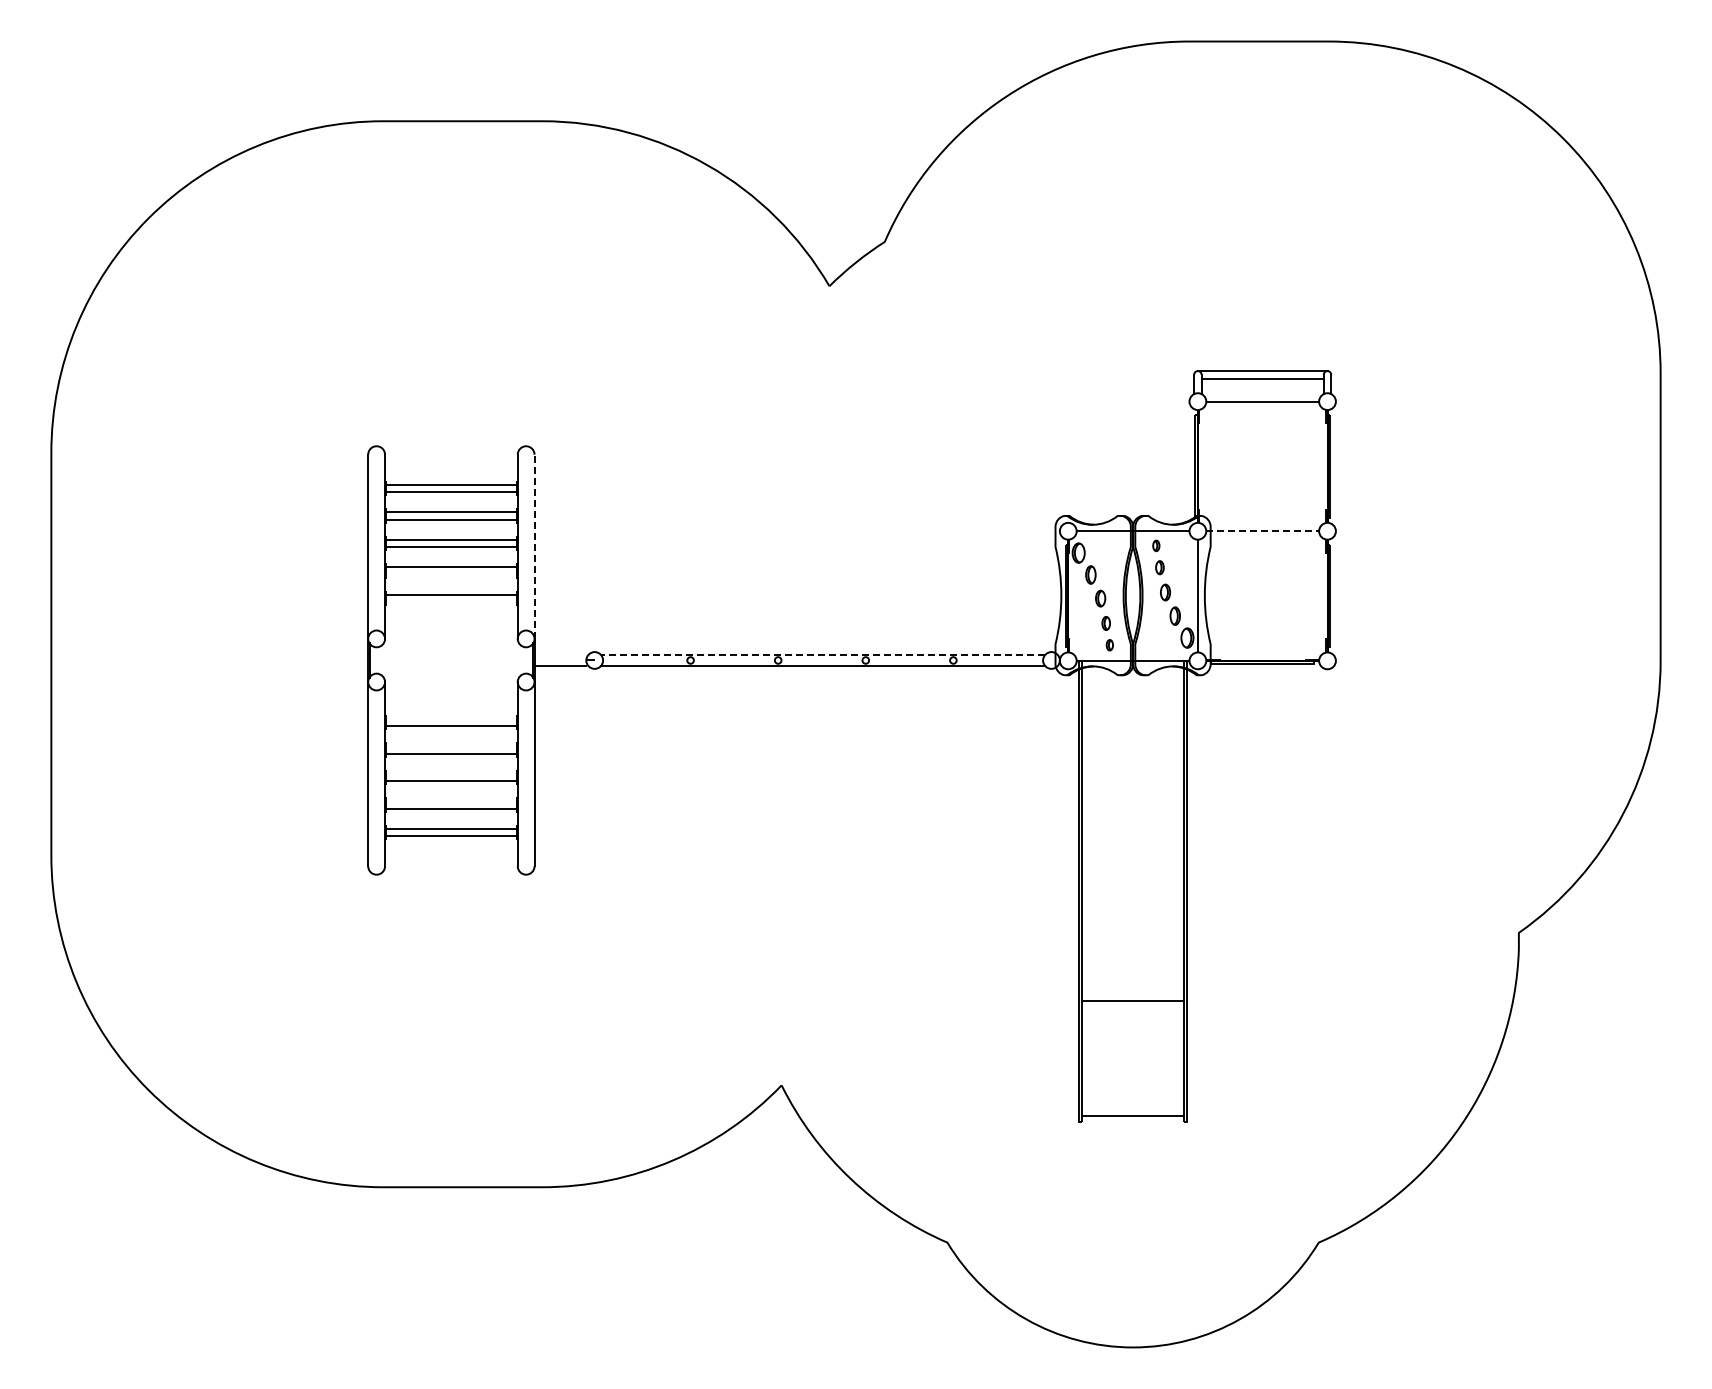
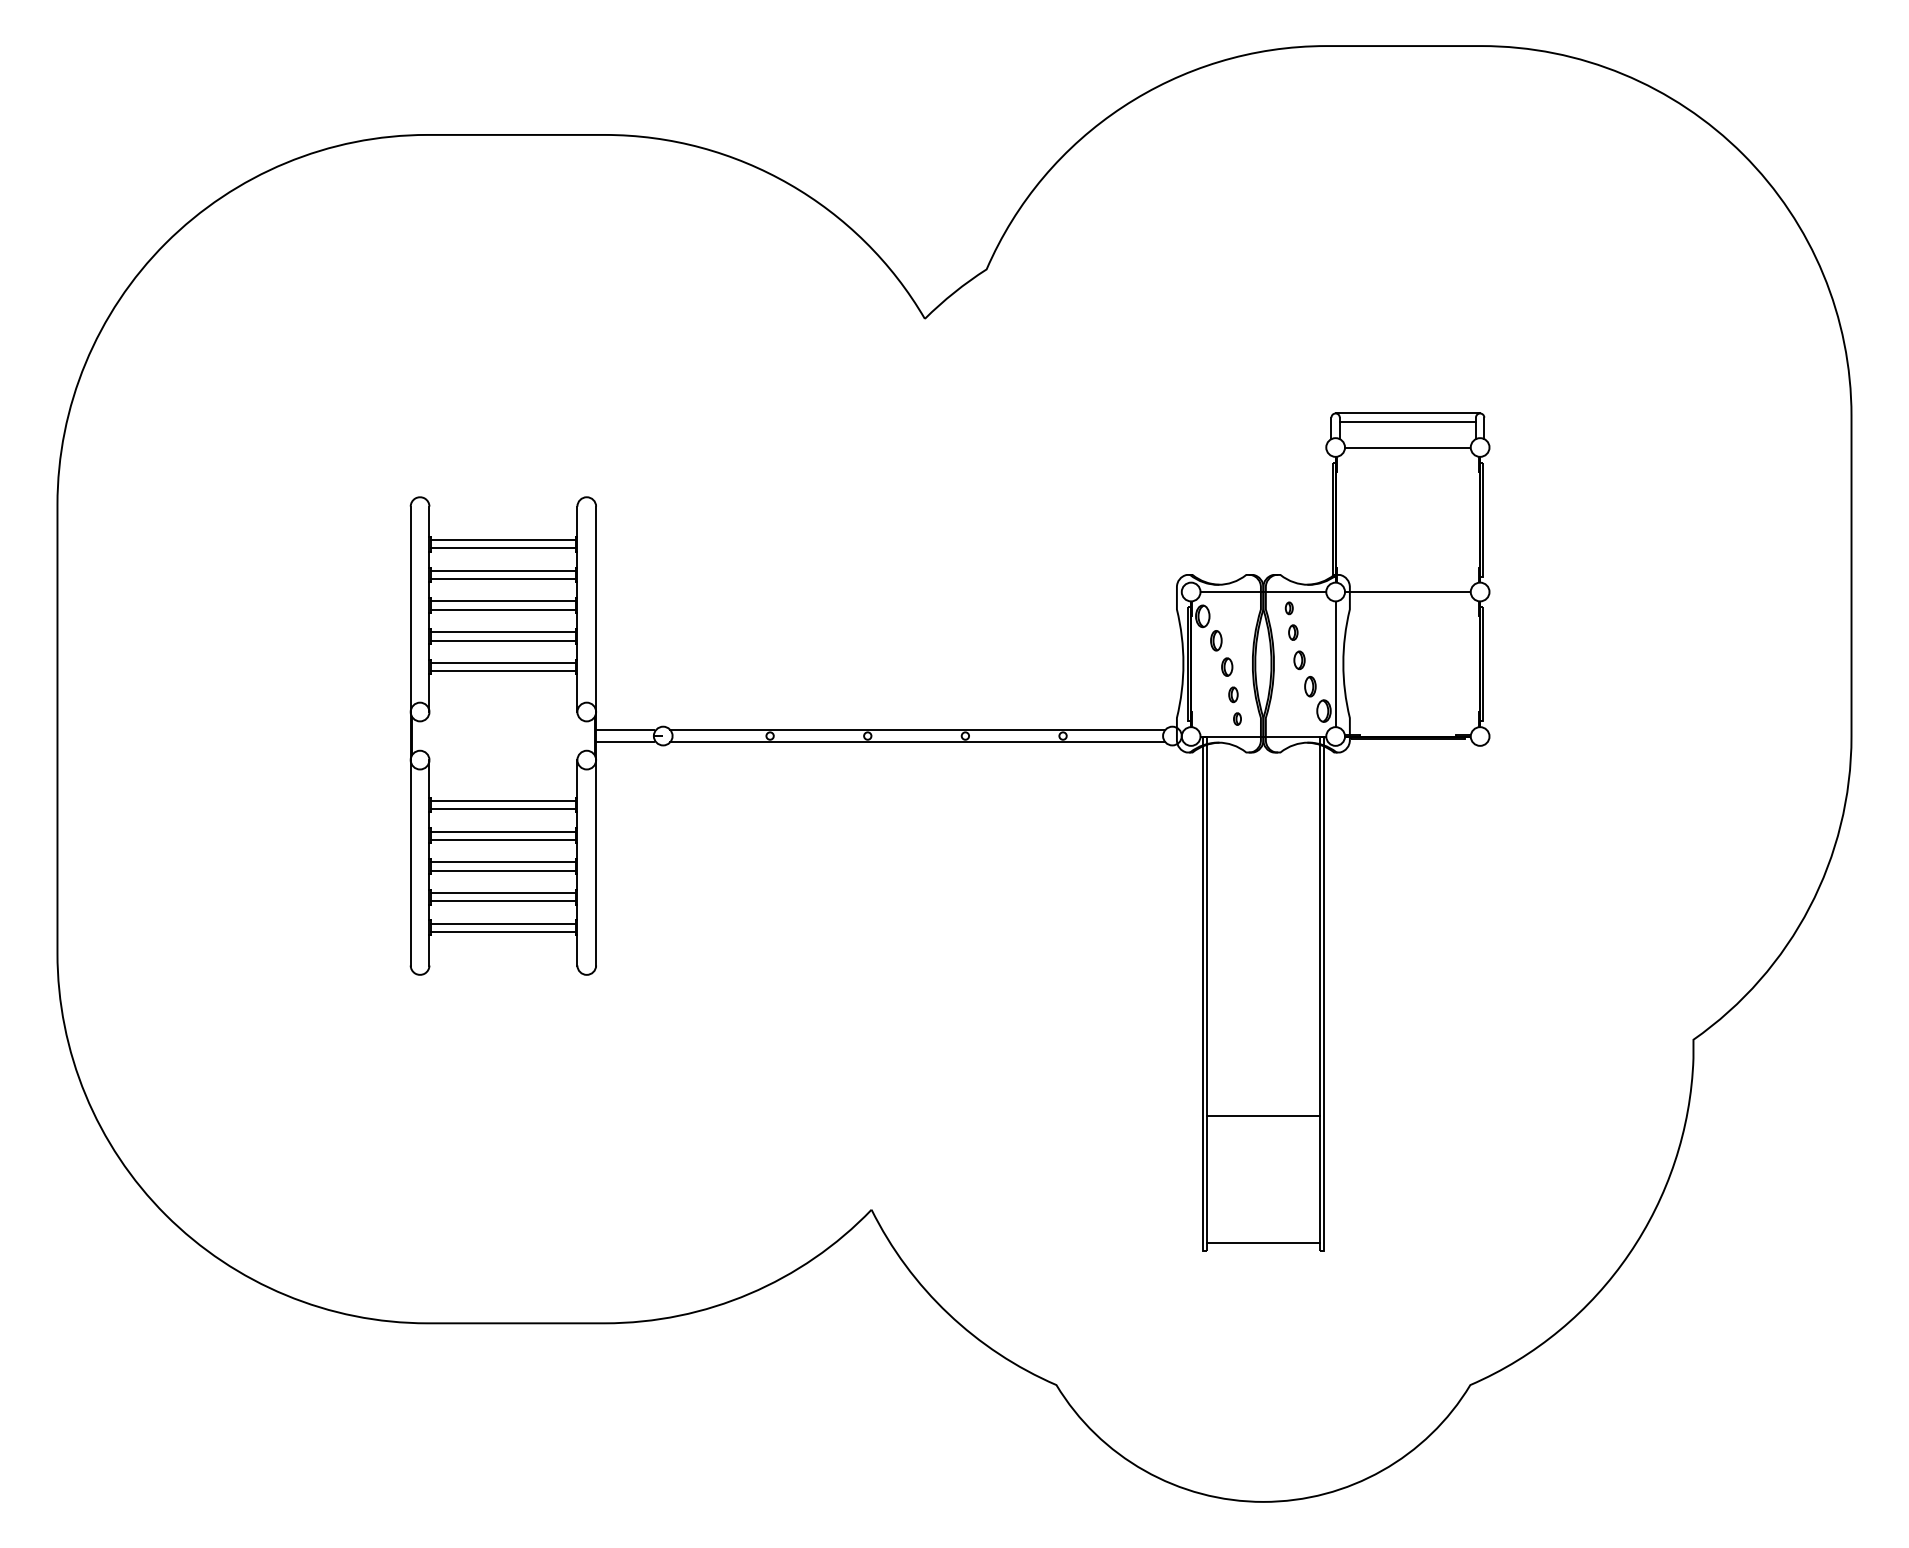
line: (1263, 531) -> (1408, 592), dashed -> solid
line: (534, 546) -> (596, 609), dashed -> solid
line: (451, 574) -> (503, 640), added
line: (451, 602) -> (503, 671), added
line: (560, 654) -> (625, 729), added
line: (822, 654) -> (917, 729), dashed -> solid
line: (451, 718) -> (503, 800), added
line: (451, 746) -> (503, 831), added
line: (451, 773) -> (503, 862), added
line: (451, 801) -> (503, 893), added

